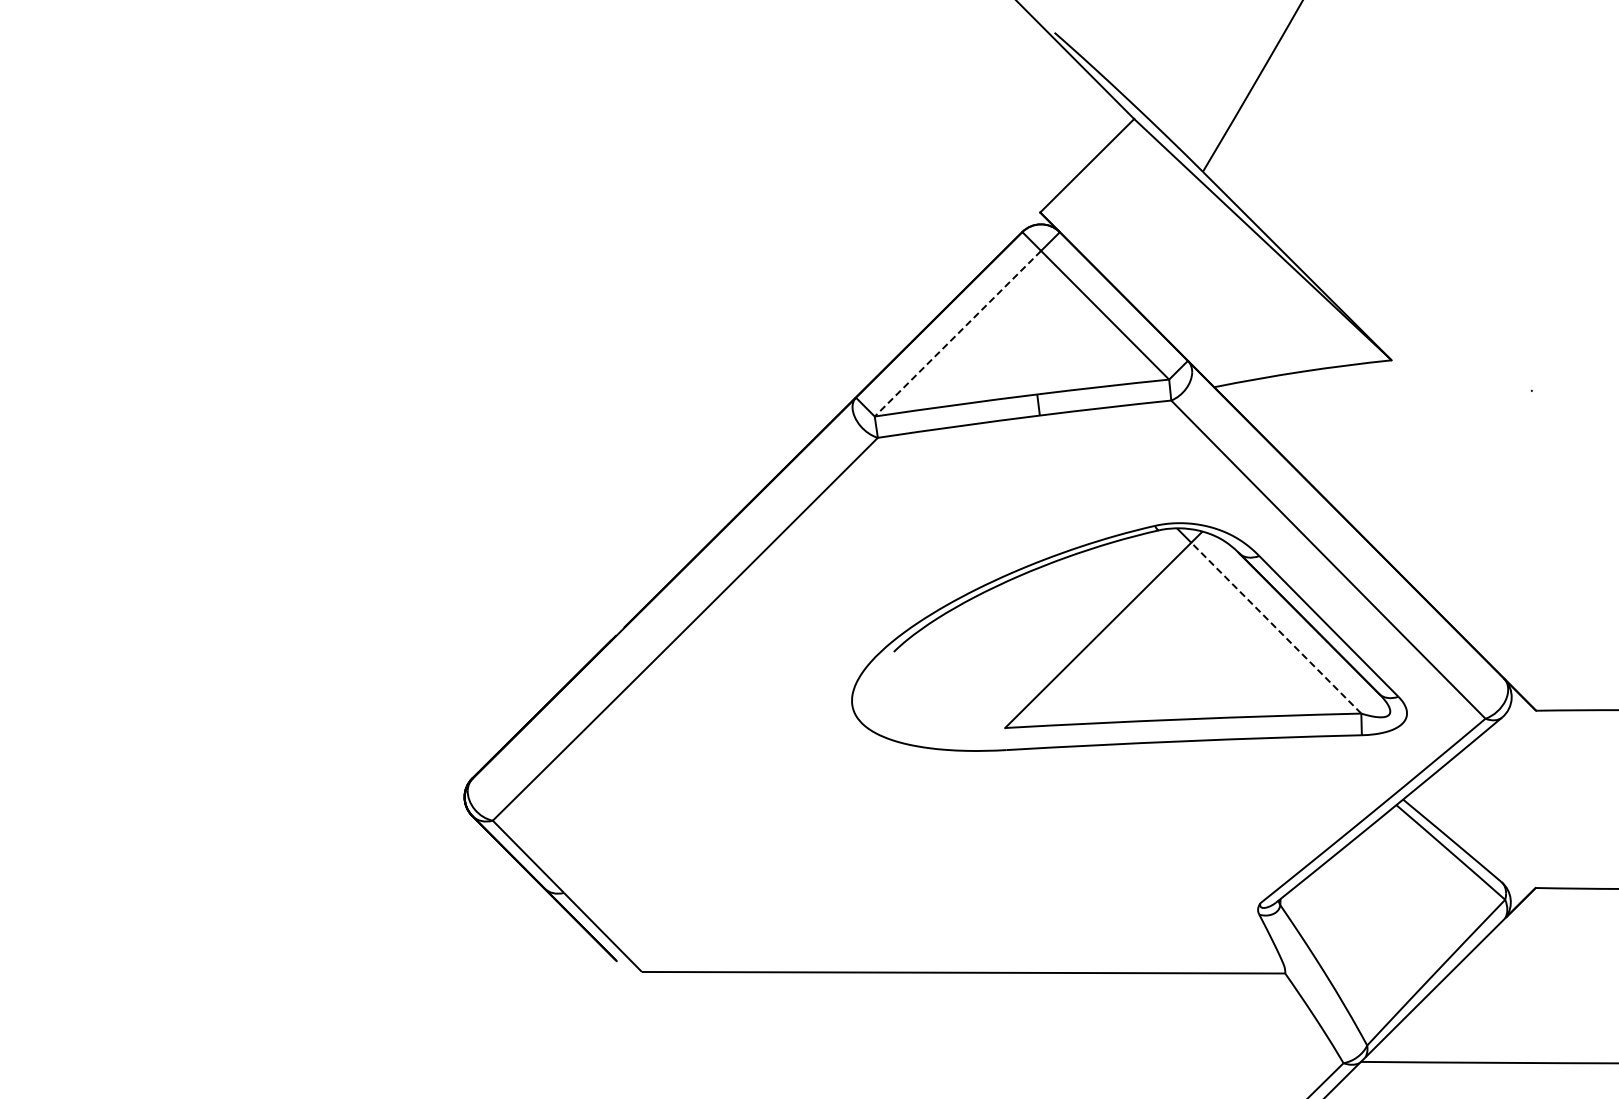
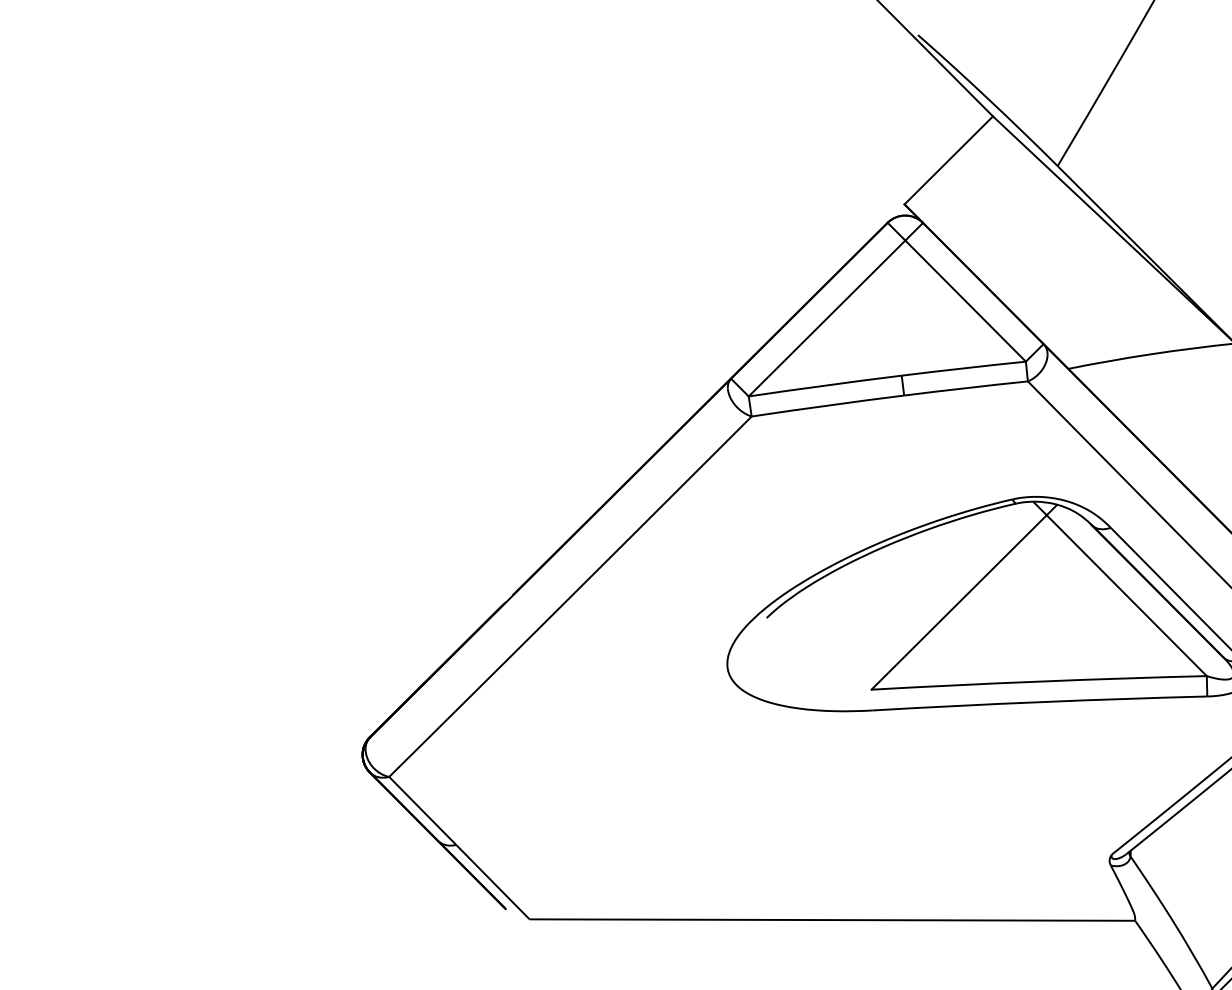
line: (957, 334) -> (826, 319), dashed -> solid
line: (1276, 628) -> (1126, 596), dashed -> solid

